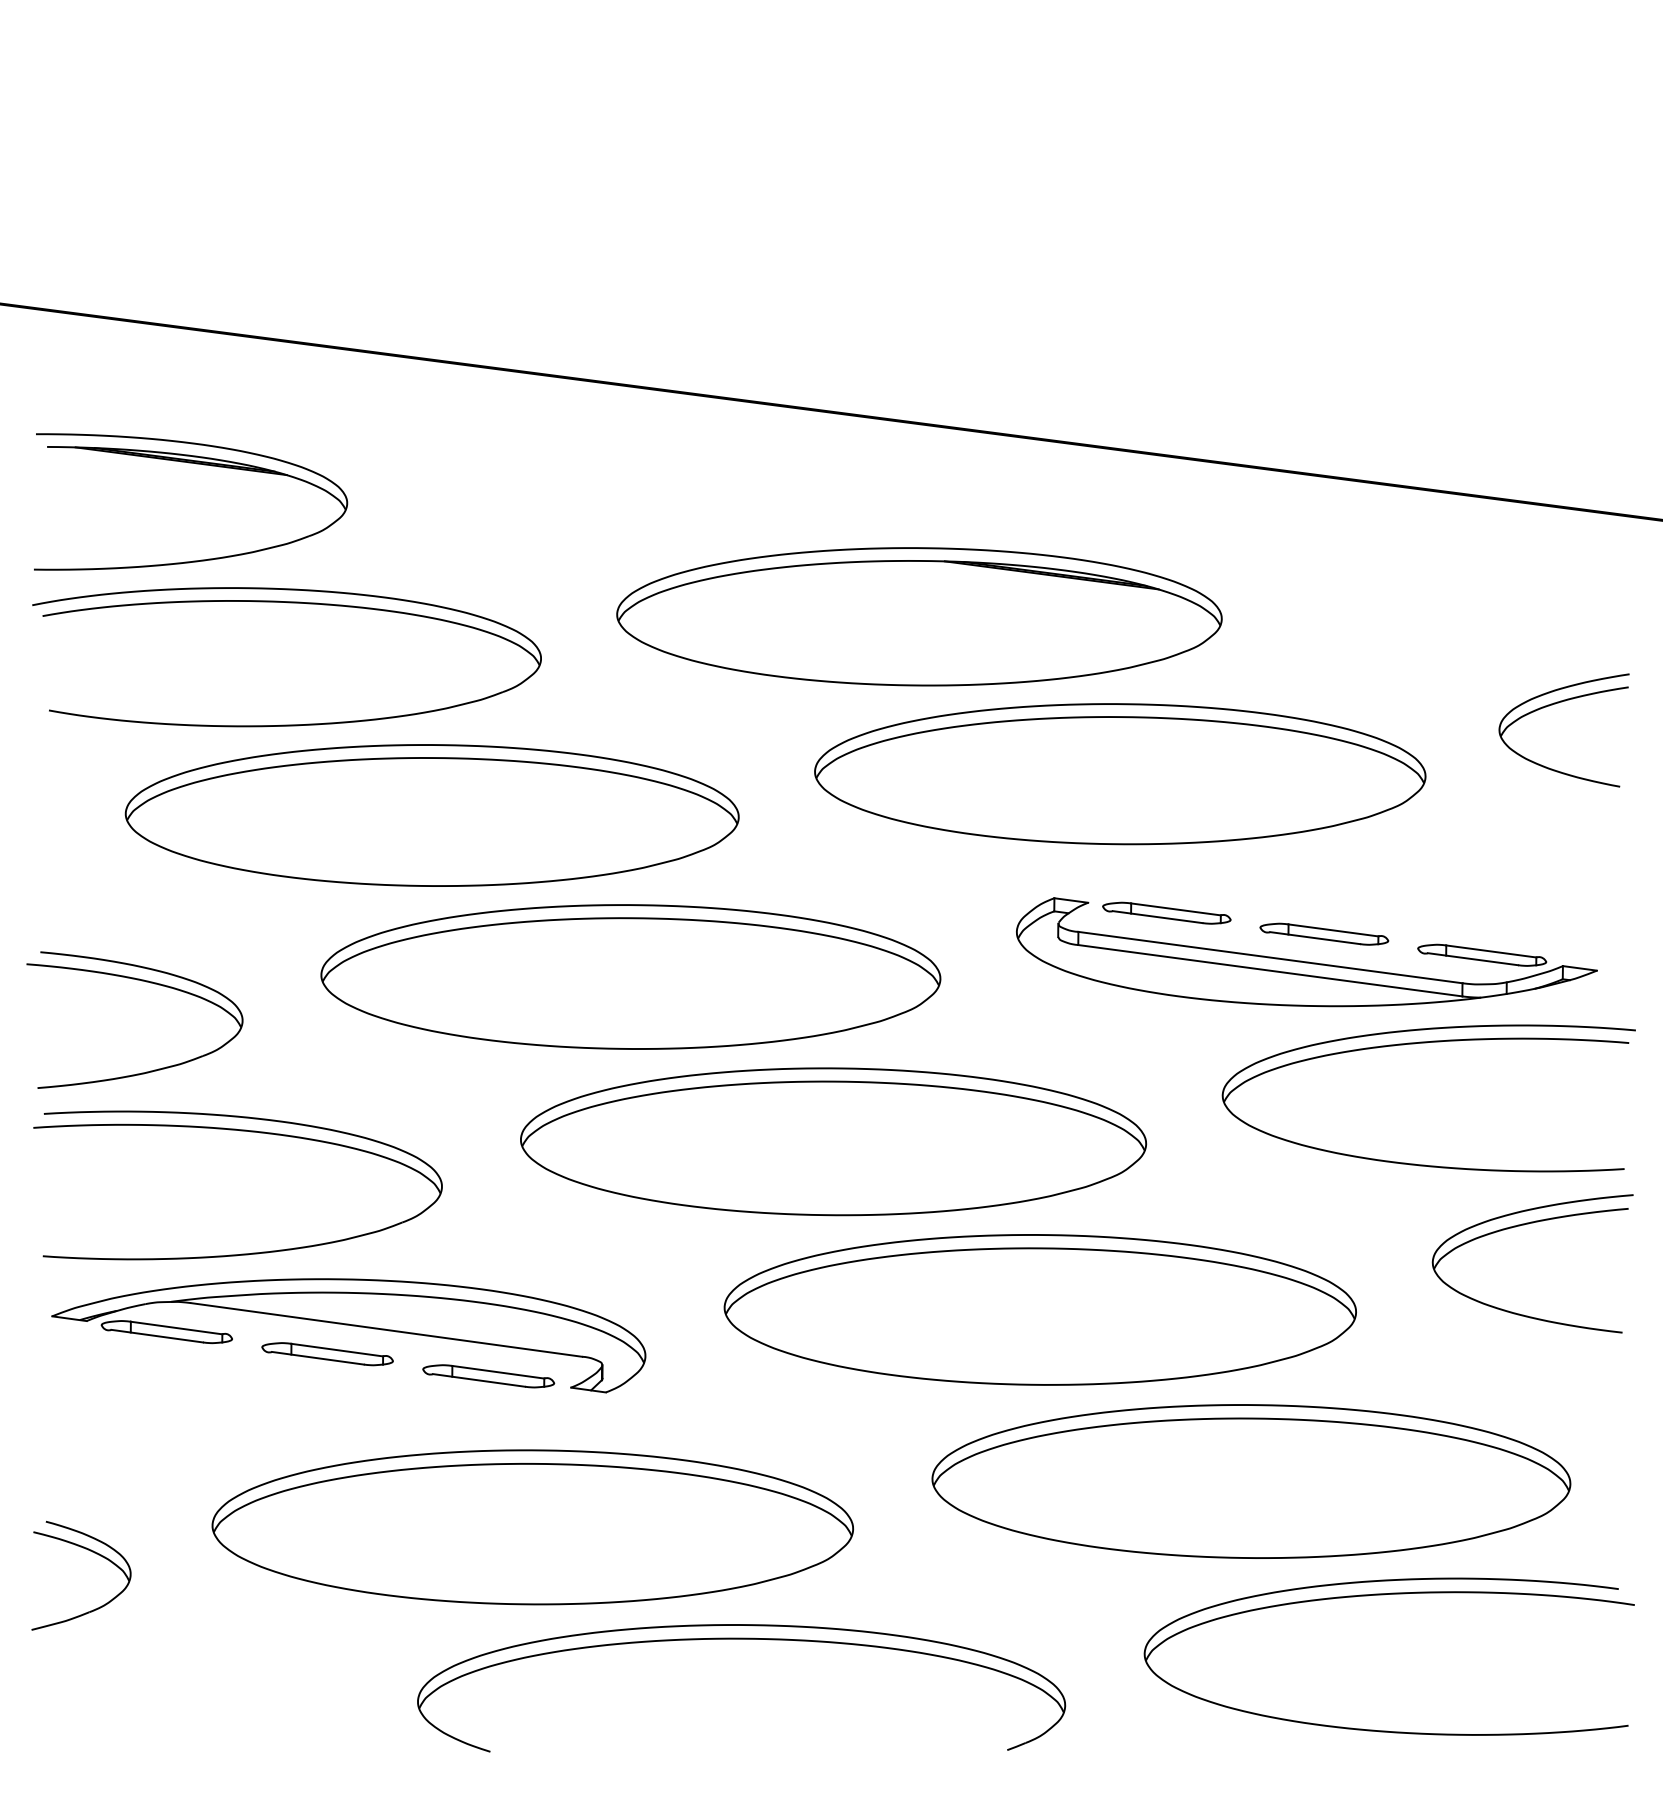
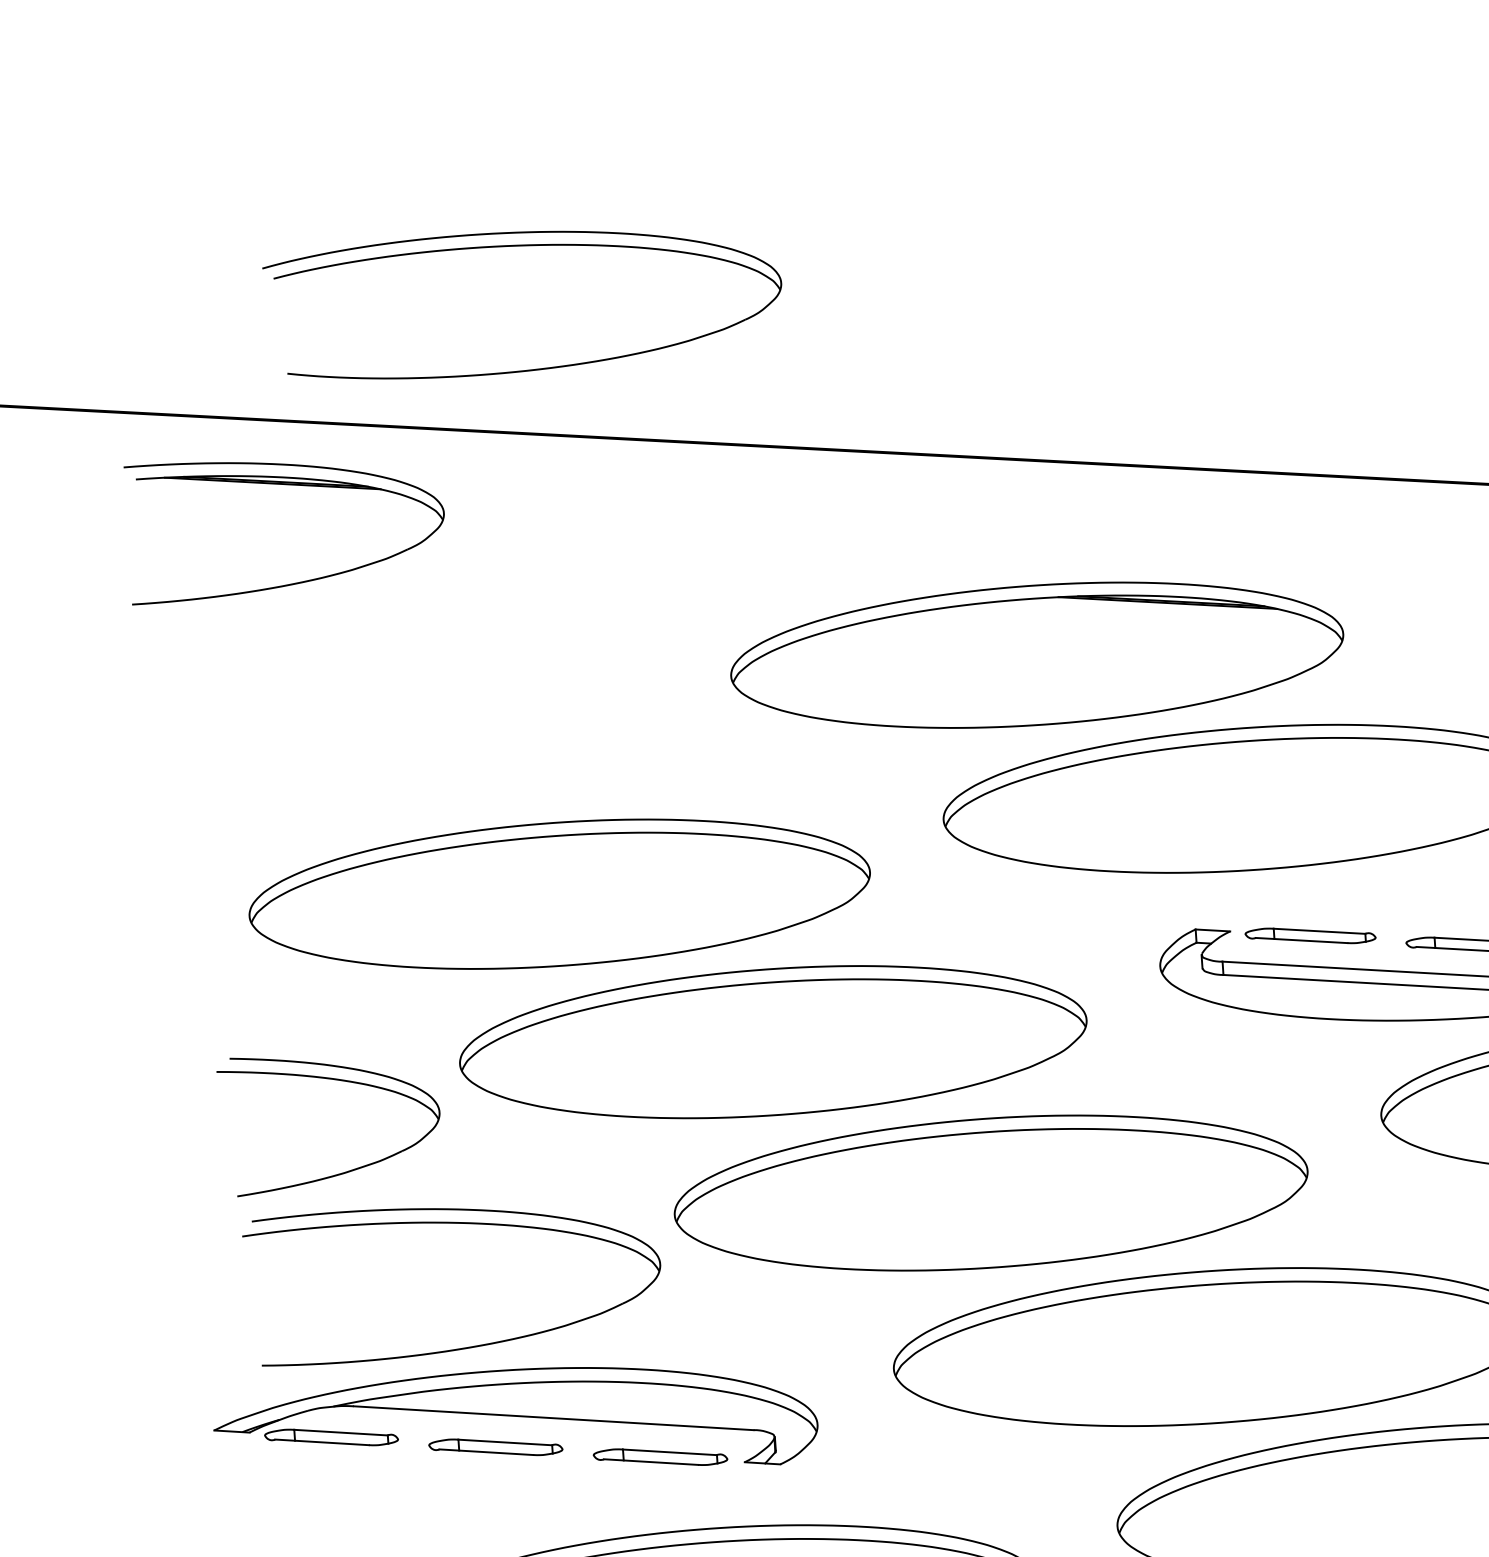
part: (196, 464) -> (288, 485), moved
part: (287, 603) -> (520, 246), moved
part: (141, 981) -> (334, 1080), moved
part: (240, 1131) -> (452, 1224), moved

